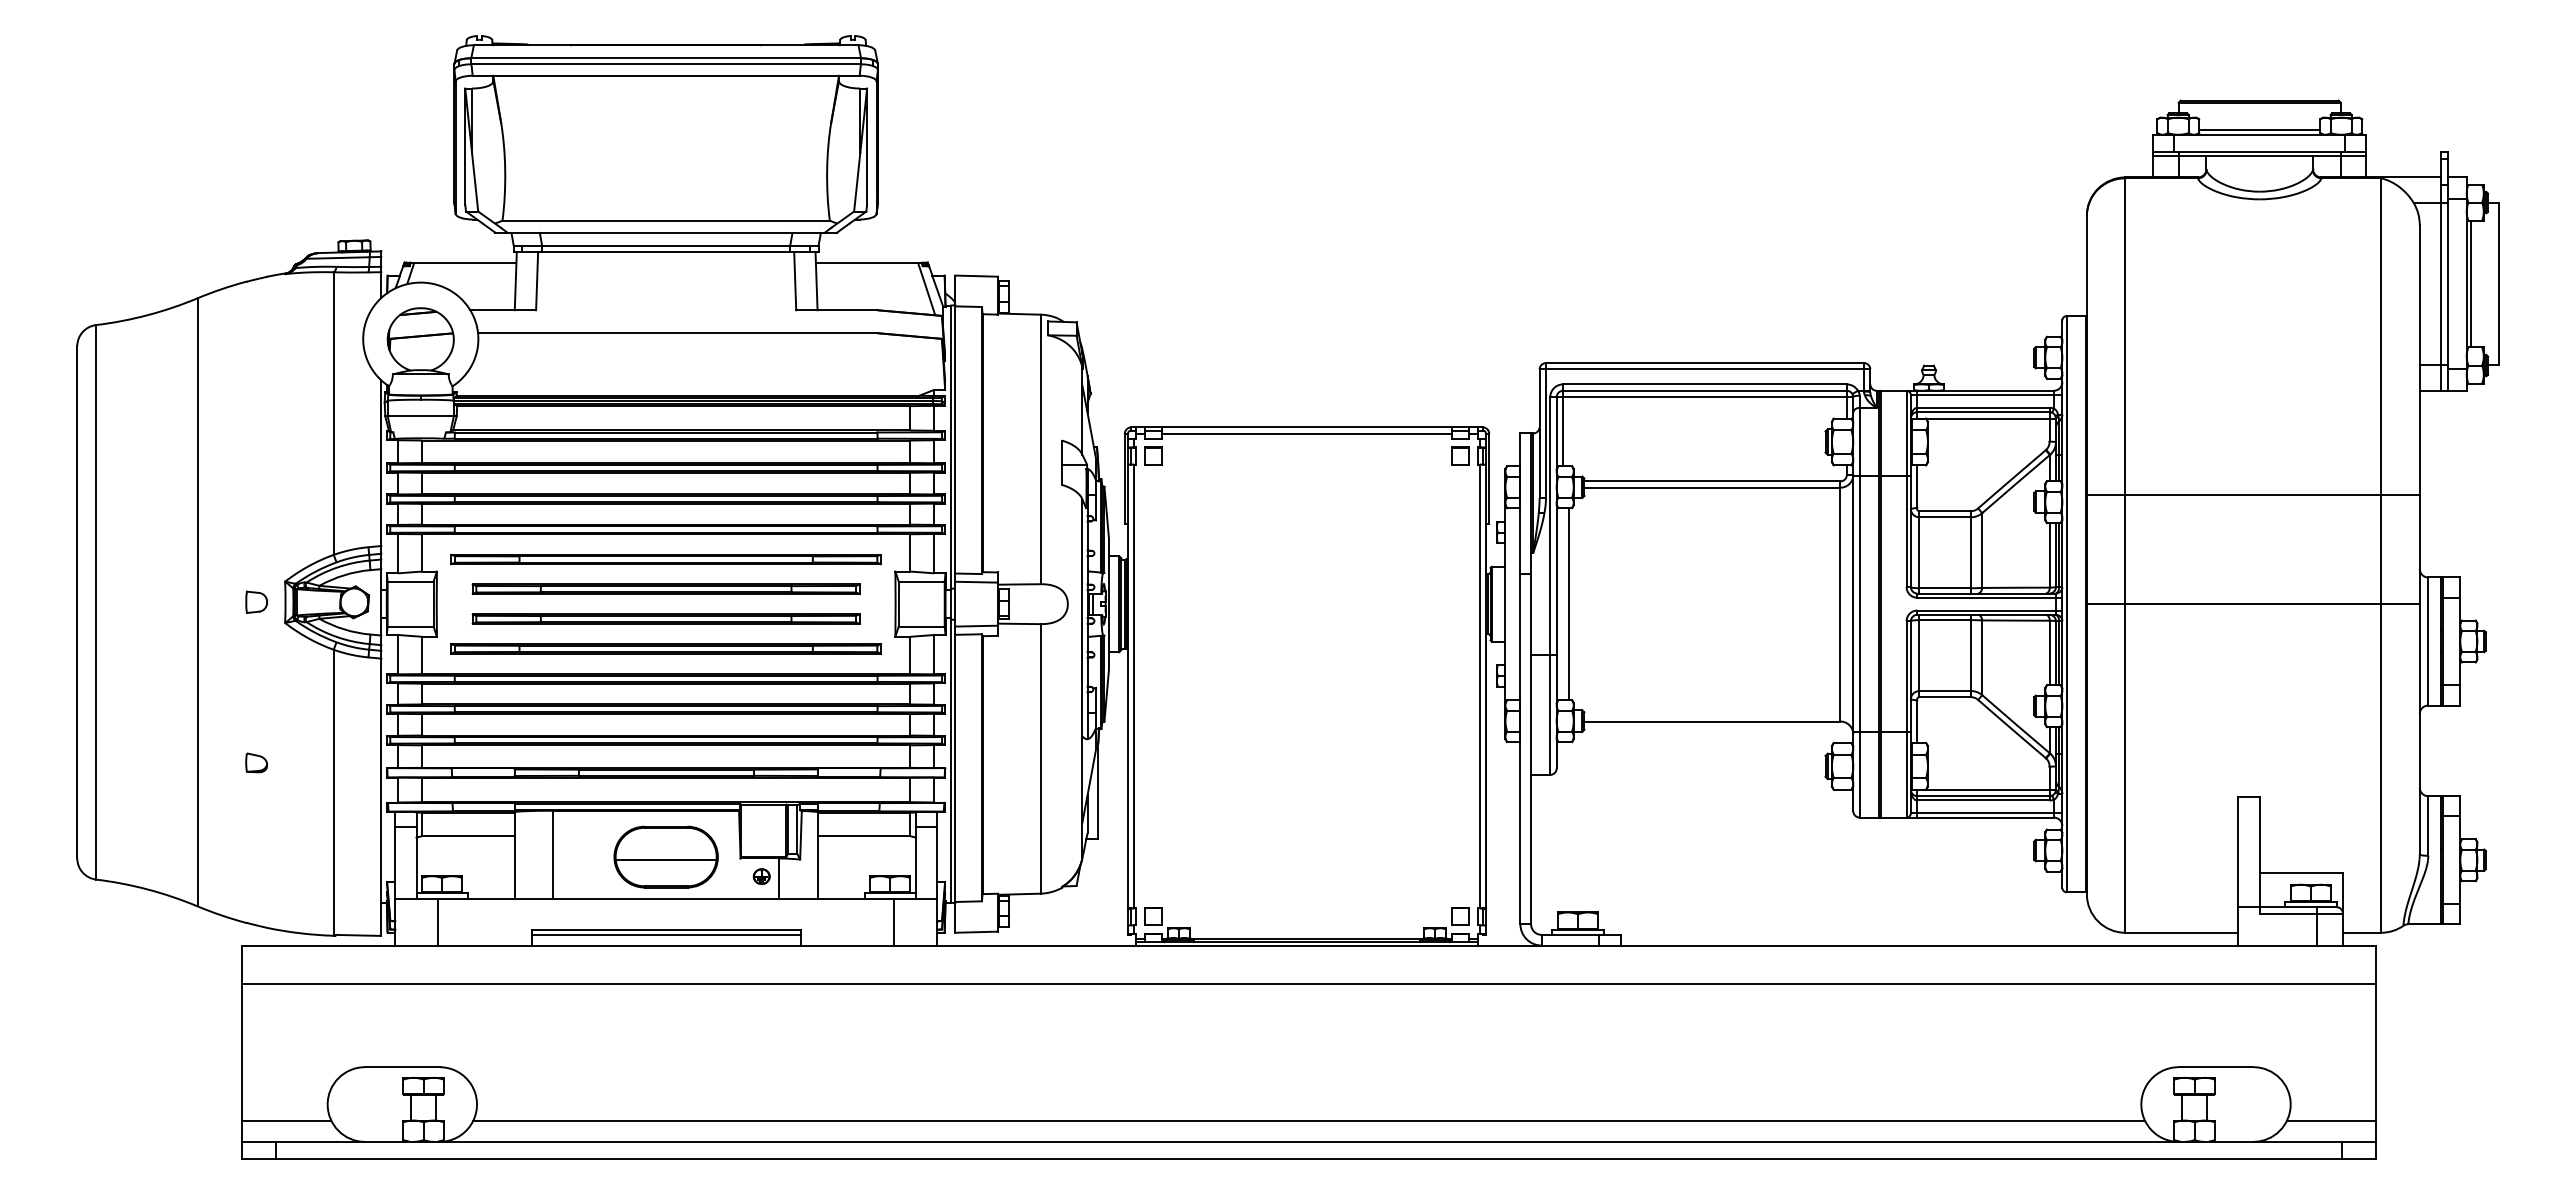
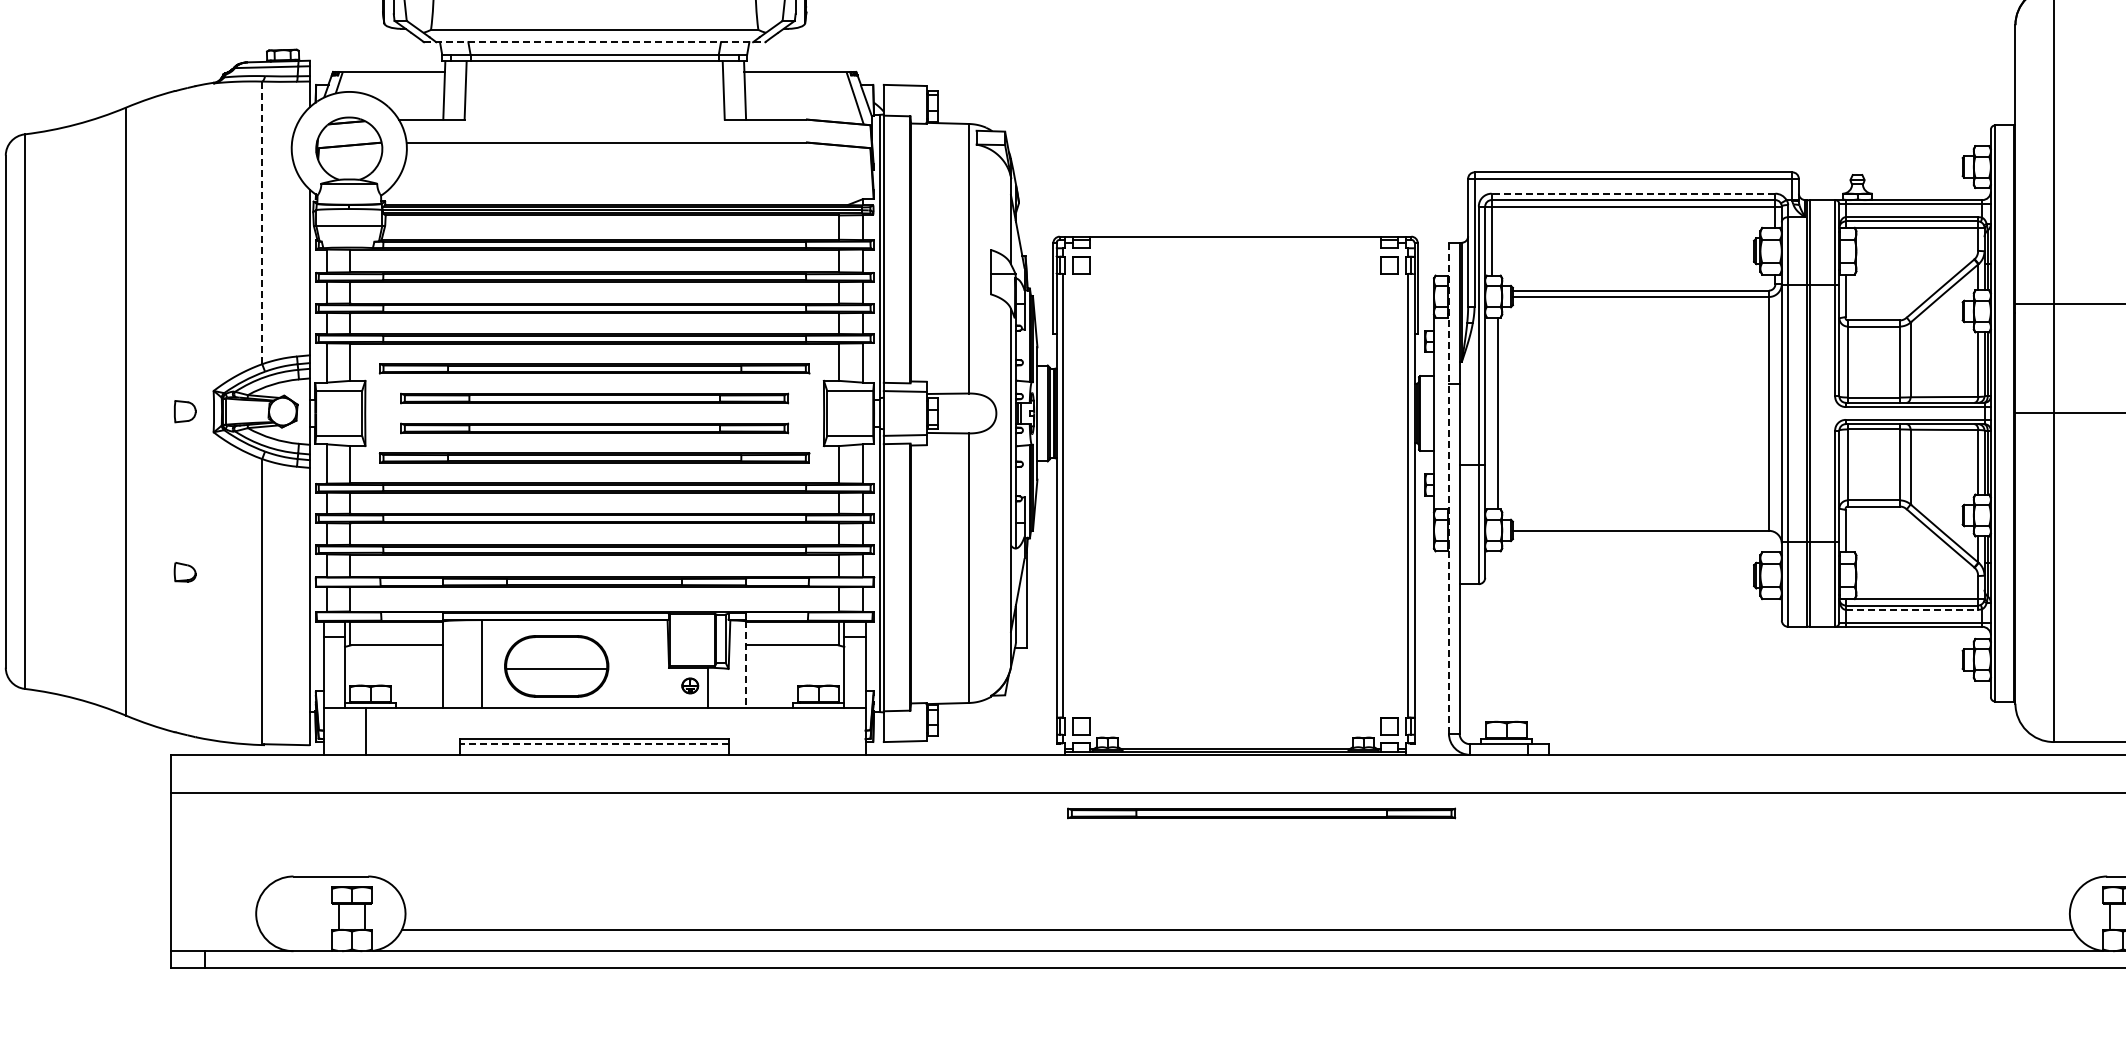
line: (666, 232) -> (595, 41), solid -> dashed
line: (1704, 384) -> (1633, 193), solid -> dashed
line: (333, 413) -> (262, 222), solid -> dashed
line: (1306, 433) -> (1235, 242), removed
line: (1520, 679) -> (1449, 488), solid -> dashed
line: (1983, 800) -> (1912, 609), solid -> dashed
line: (817, 855) -> (746, 664), solid -> dashed
part: (665, 856) -> (556, 665), moved
line: (894, 921) -> (823, 730), removed
line: (665, 935) -> (594, 744), solid -> dashed
part: (1332, 1003) -> (1261, 812), added
line: (286, 1120) -> (215, 929), removed

